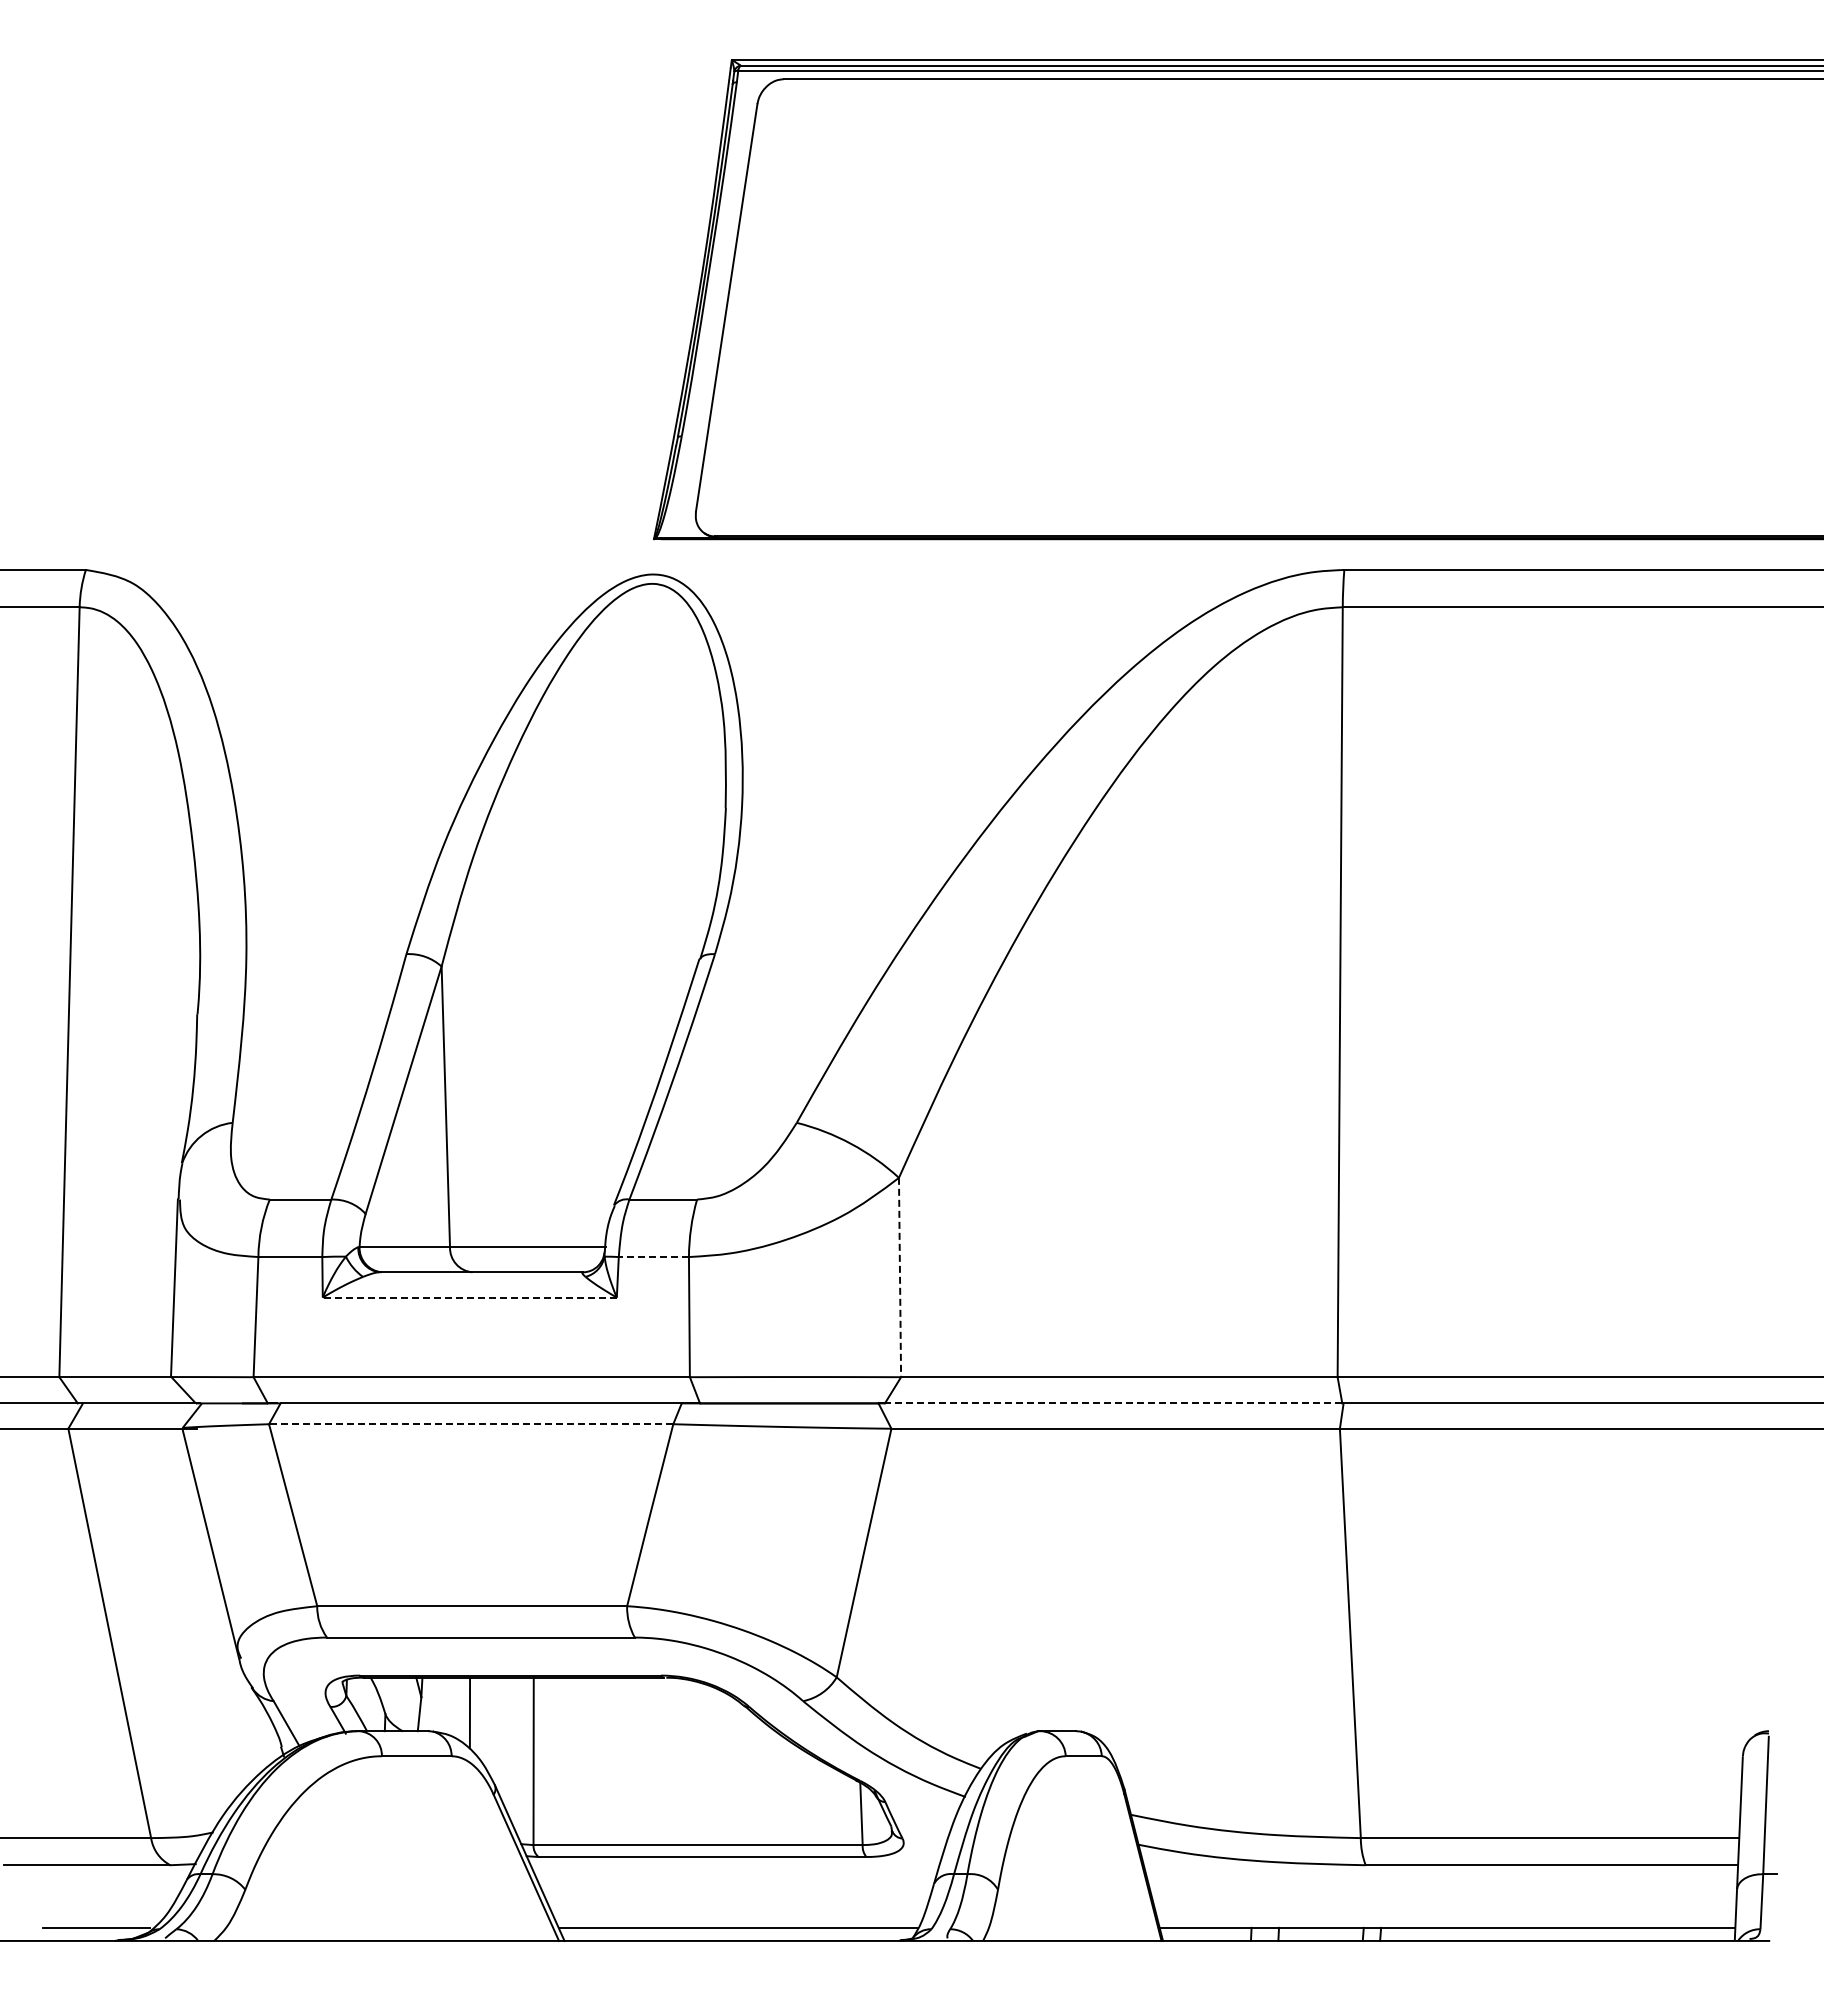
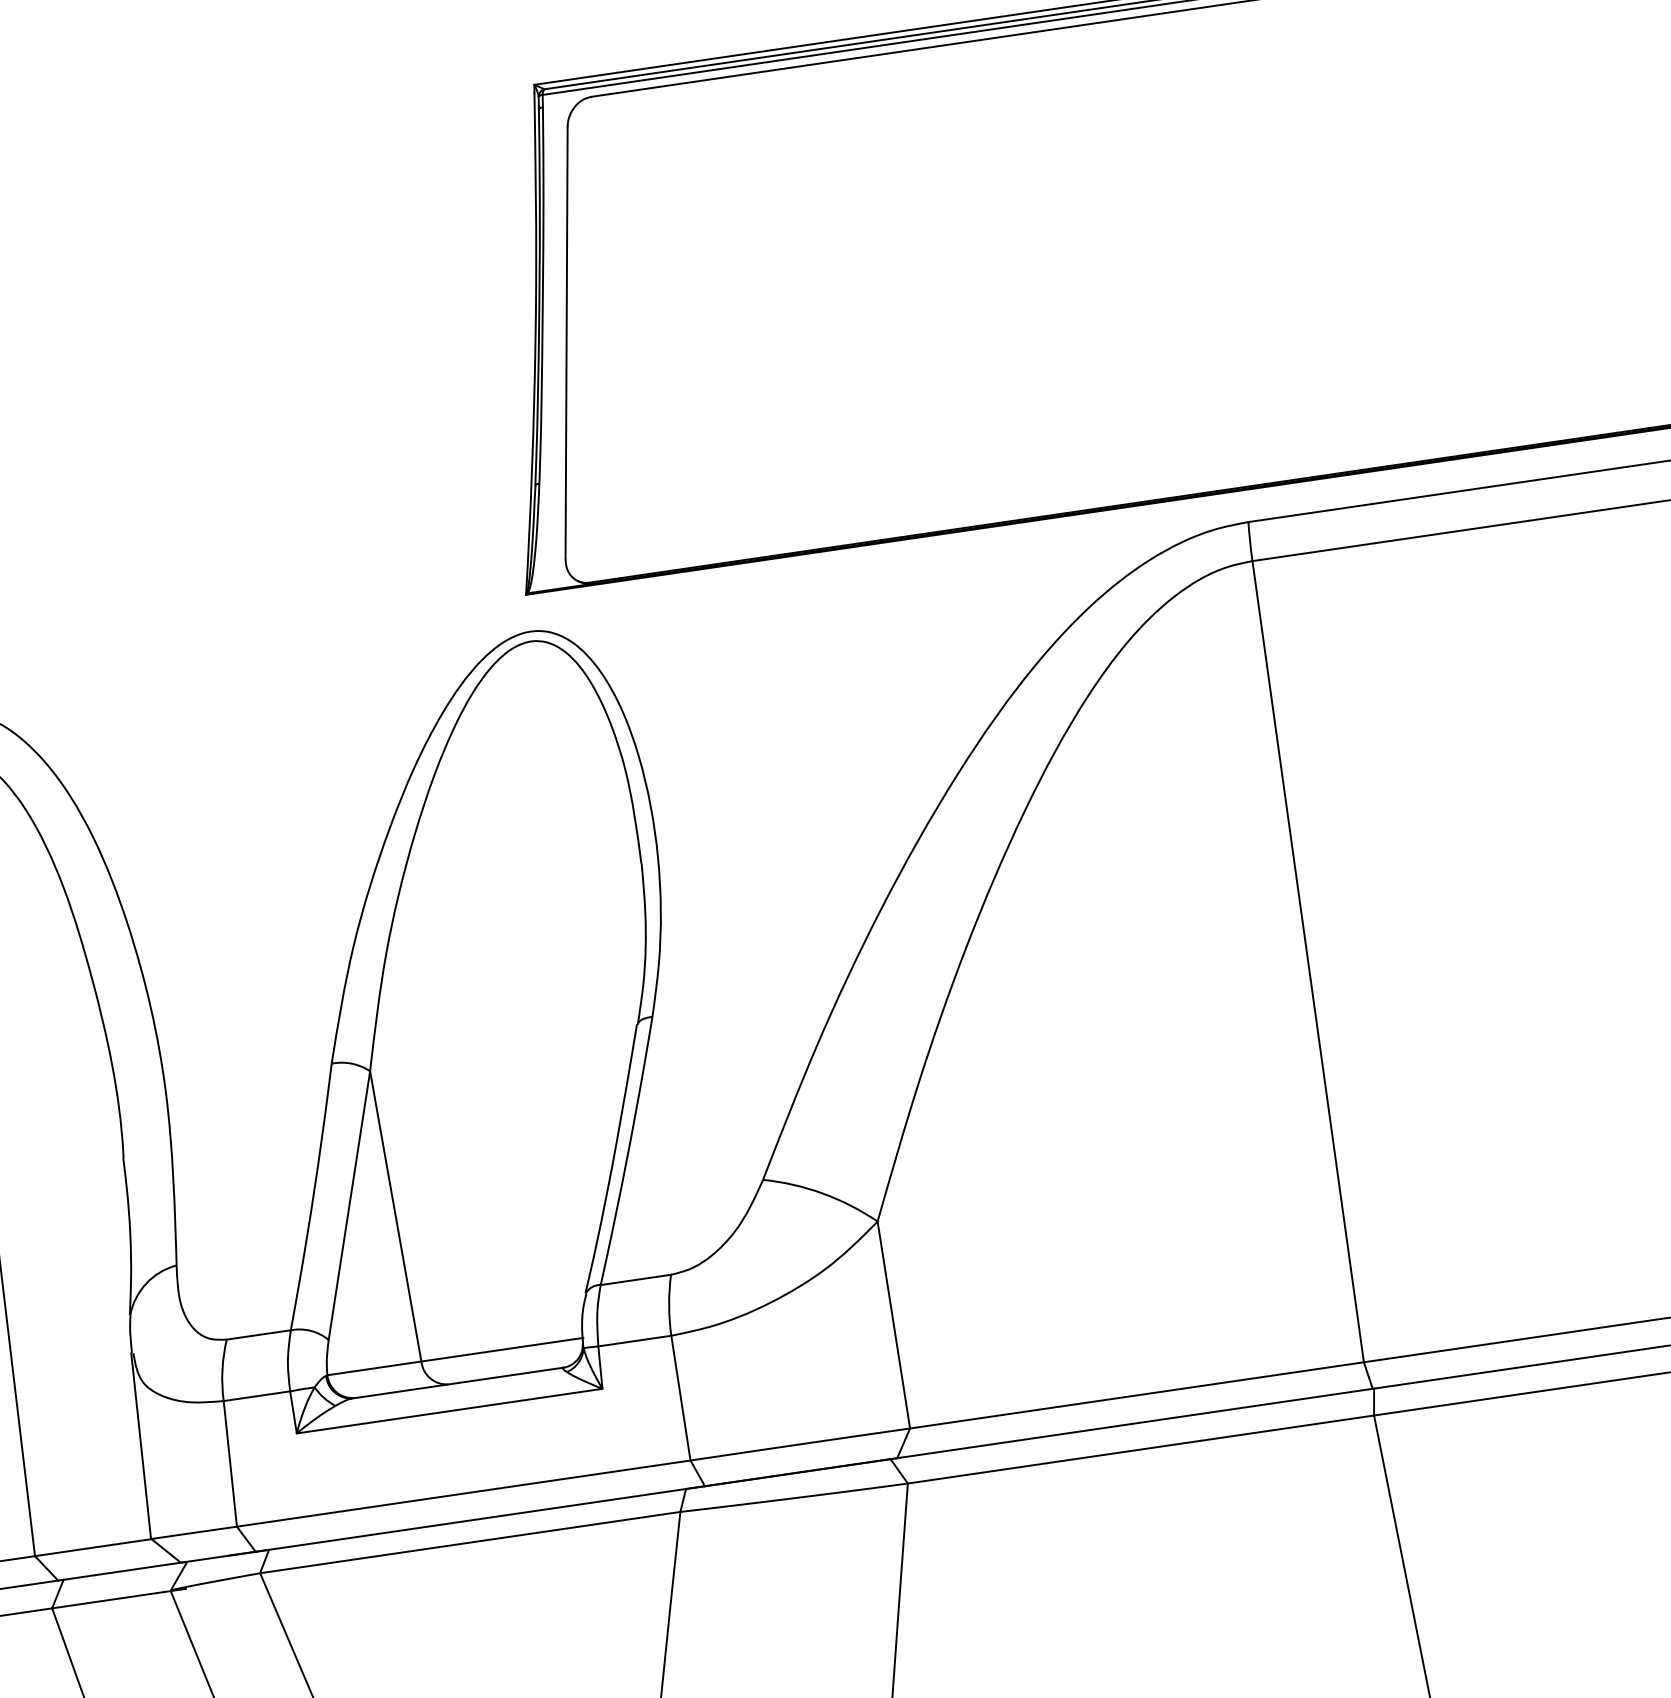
line: (653, 1257) -> (634, 1341), dashed -> solid
line: (900, 1277) -> (894, 1324), dashed -> solid
line: (469, 1297) -> (449, 1411), dashed -> solid
line: (1113, 1403) -> (1134, 1423), dashed -> solid
line: (470, 1424) -> (469, 1542), dashed -> solid

